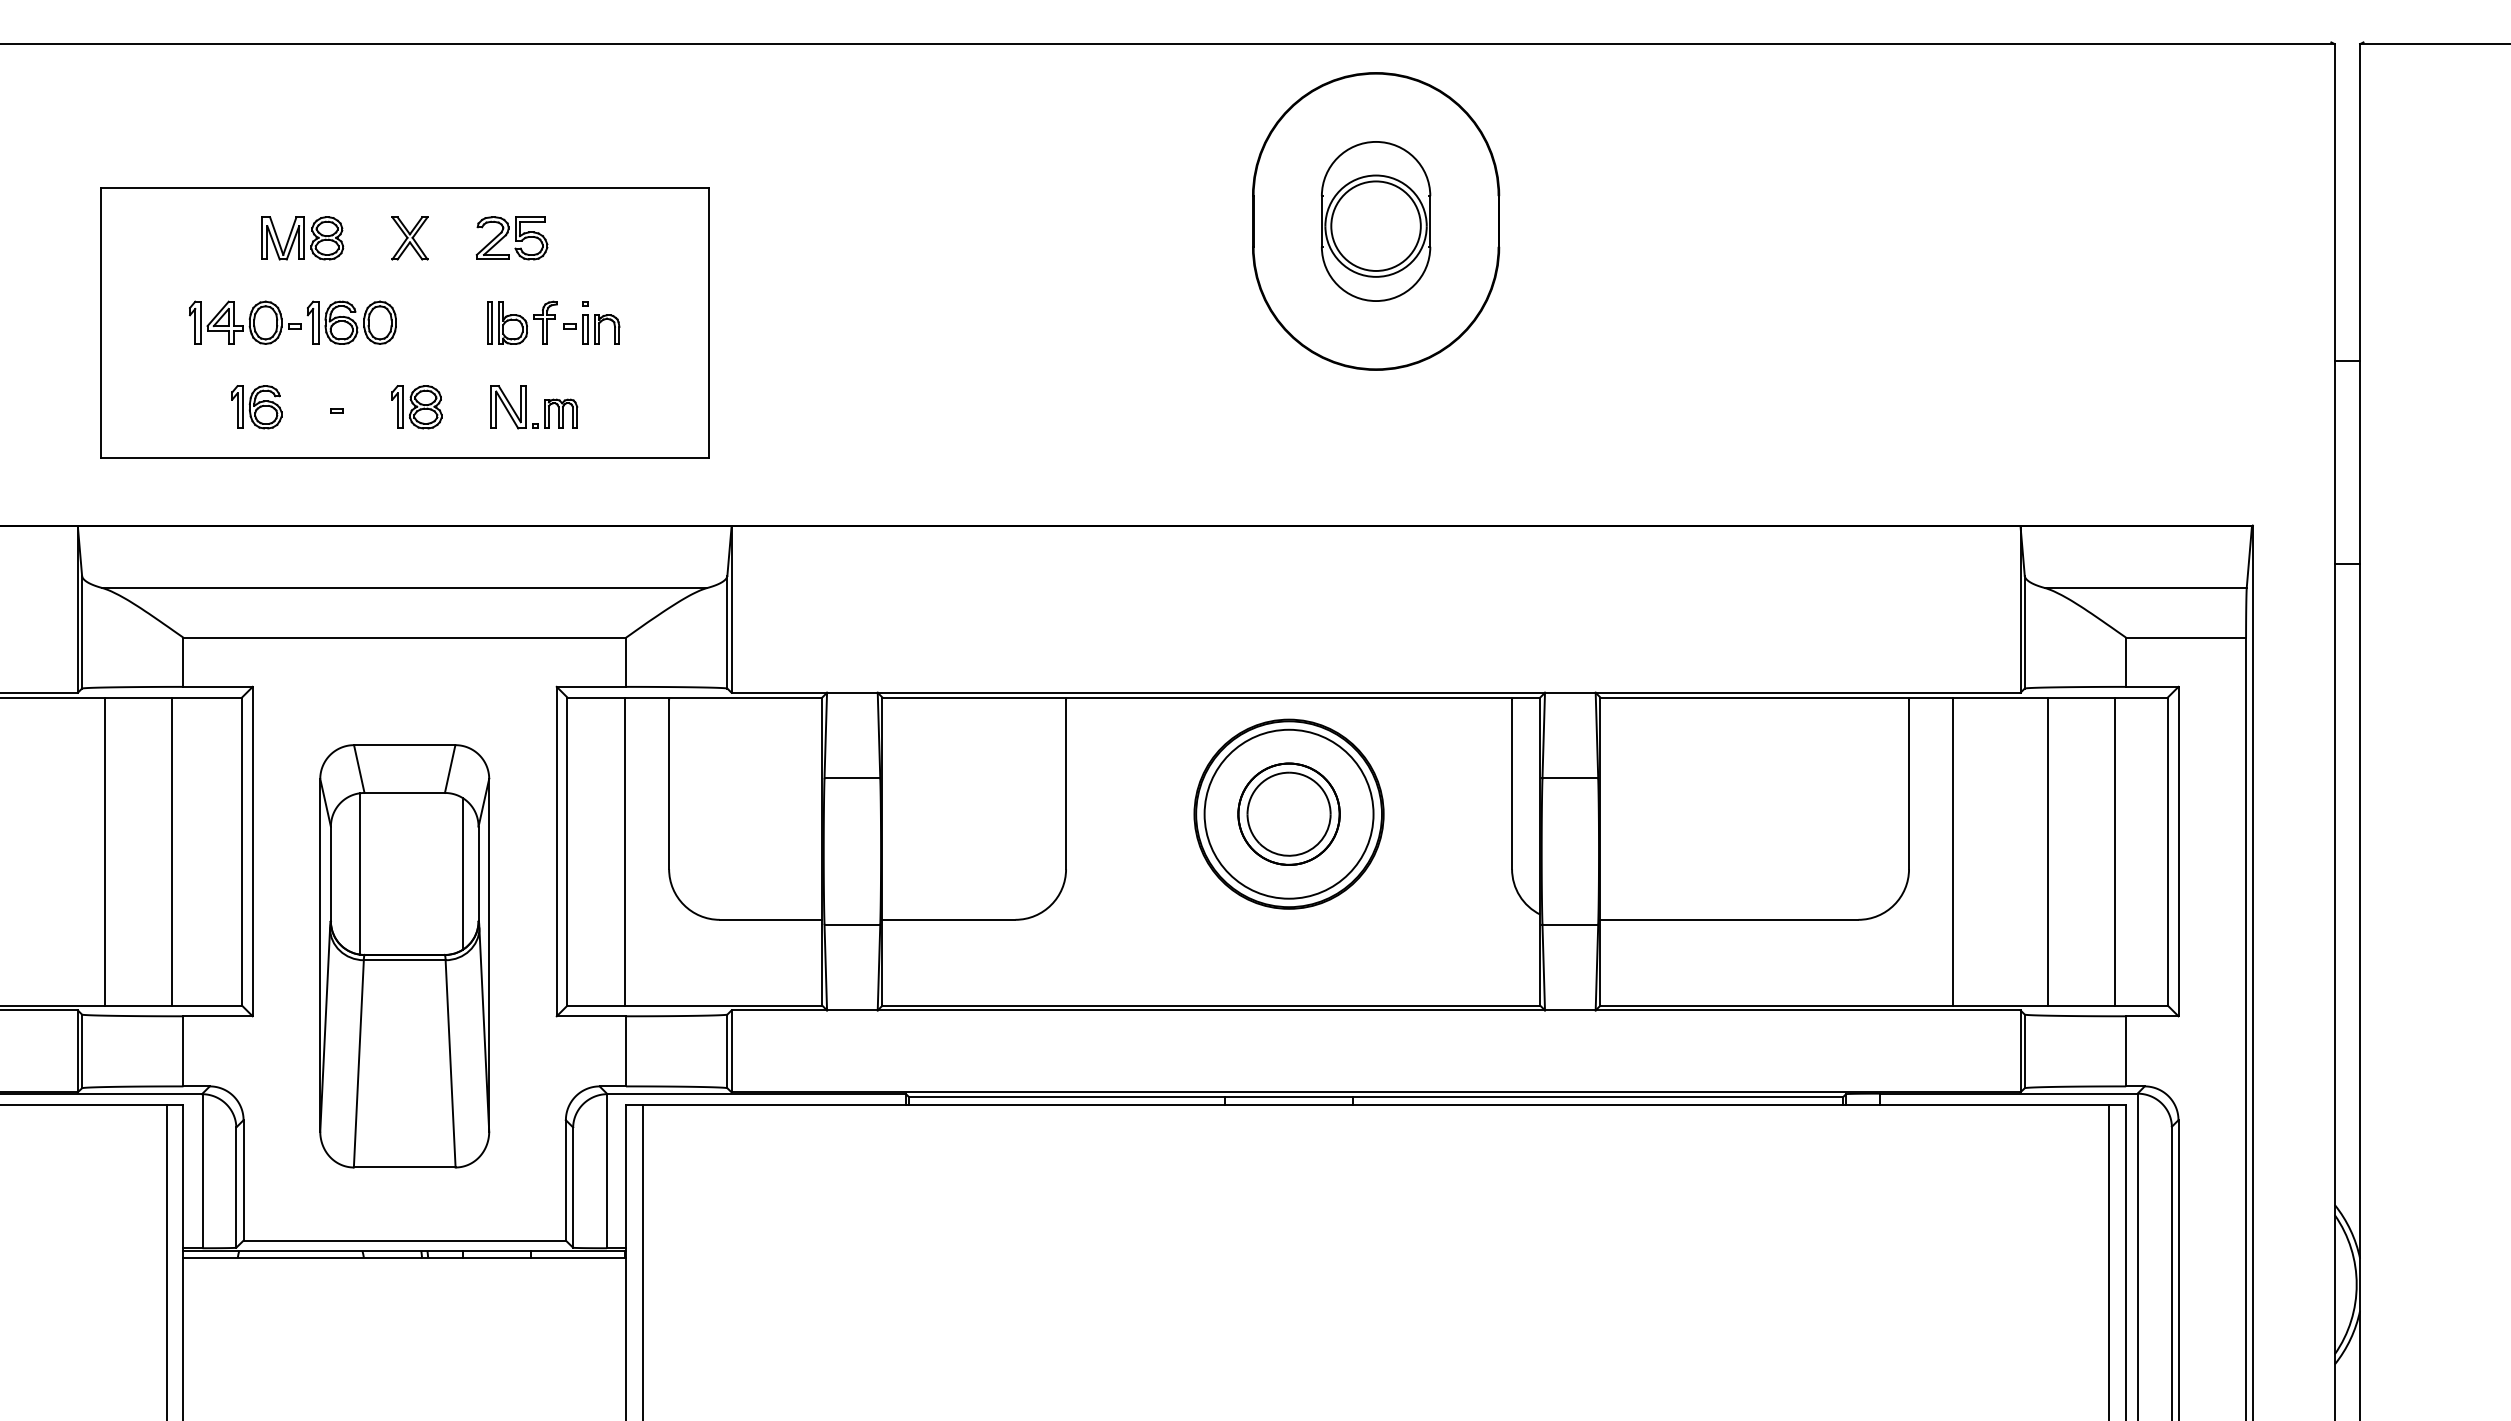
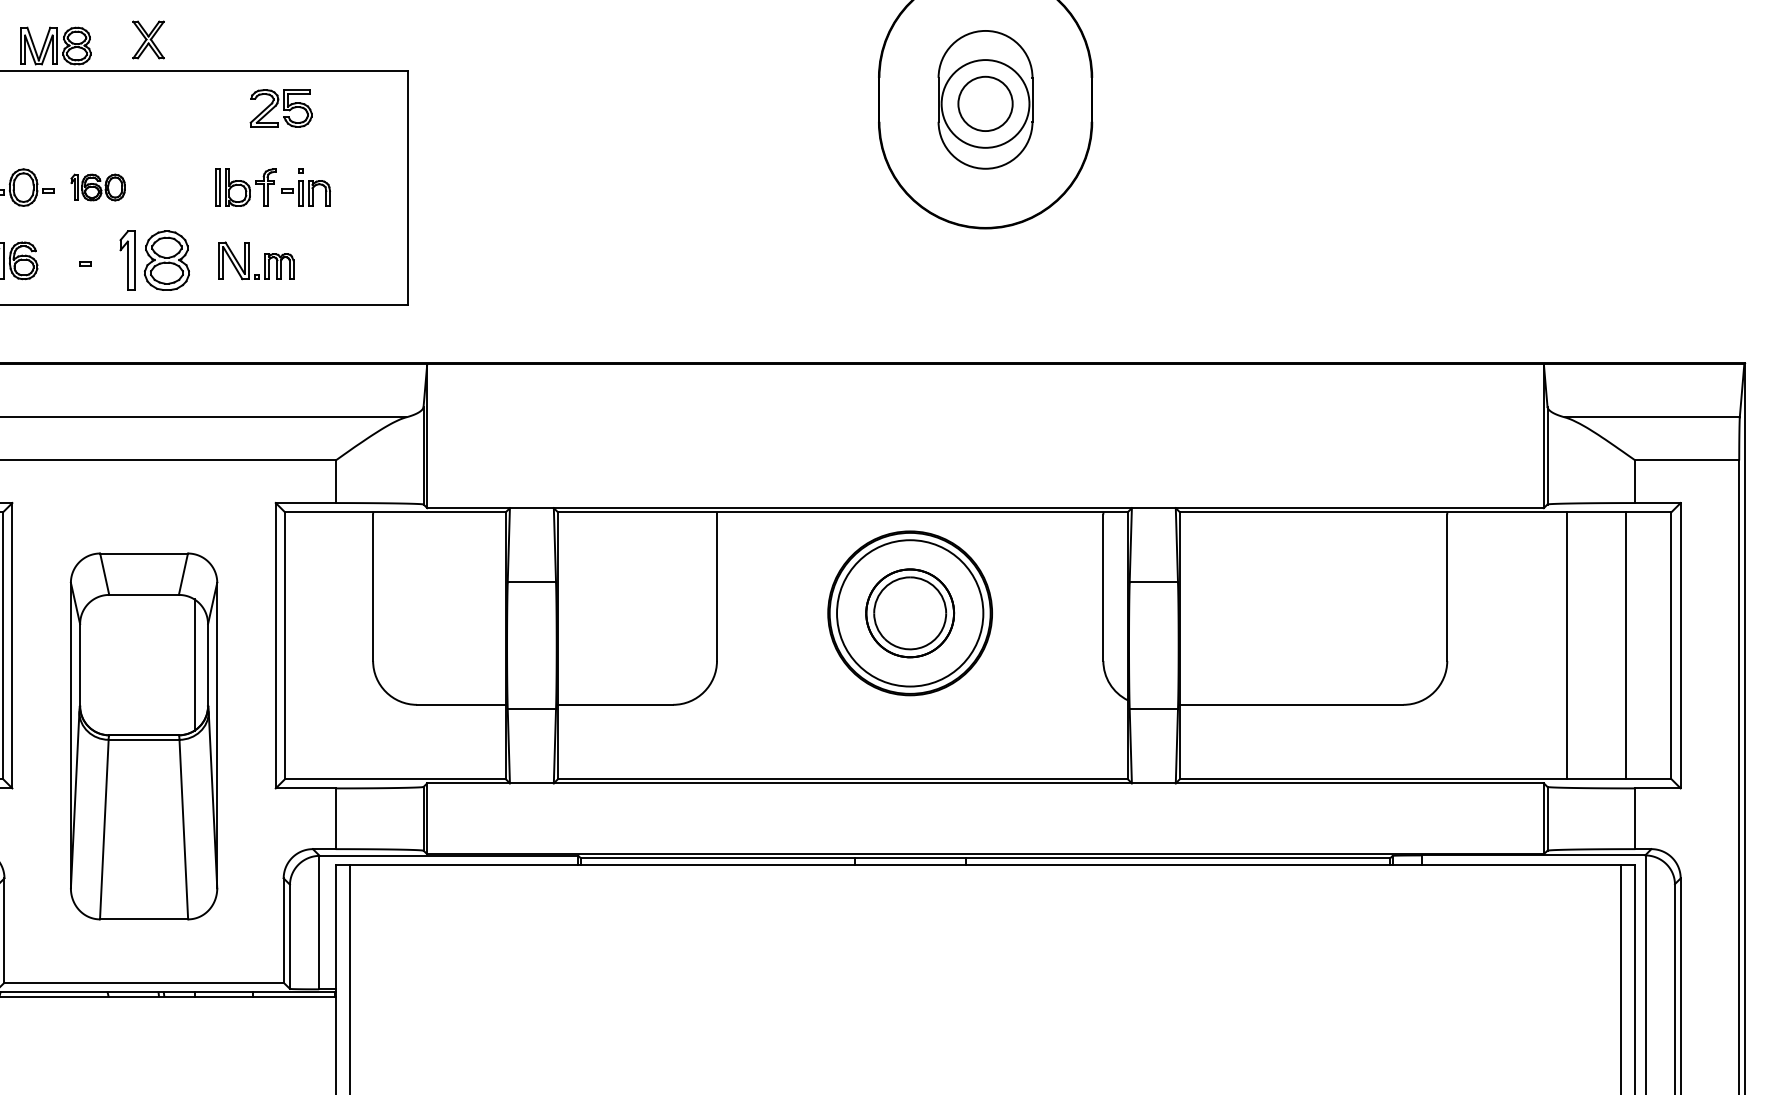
circle: (1375, 225) -> (985, 103), size x0.7
part: (302, 238) -> (55, 46), moved
part: (409, 238) -> (148, 40), moved
part: (511, 238) -> (280, 108), moved
part: (351, 322) -> (97, 187), size x0.7
part: (416, 407) -> (154, 261), size x1.6
line: (625, 851) -> (335, 645), removed
line: (1952, 851) -> (1484, 645), removed
line: (359, 873) -> (104, 664), removed

